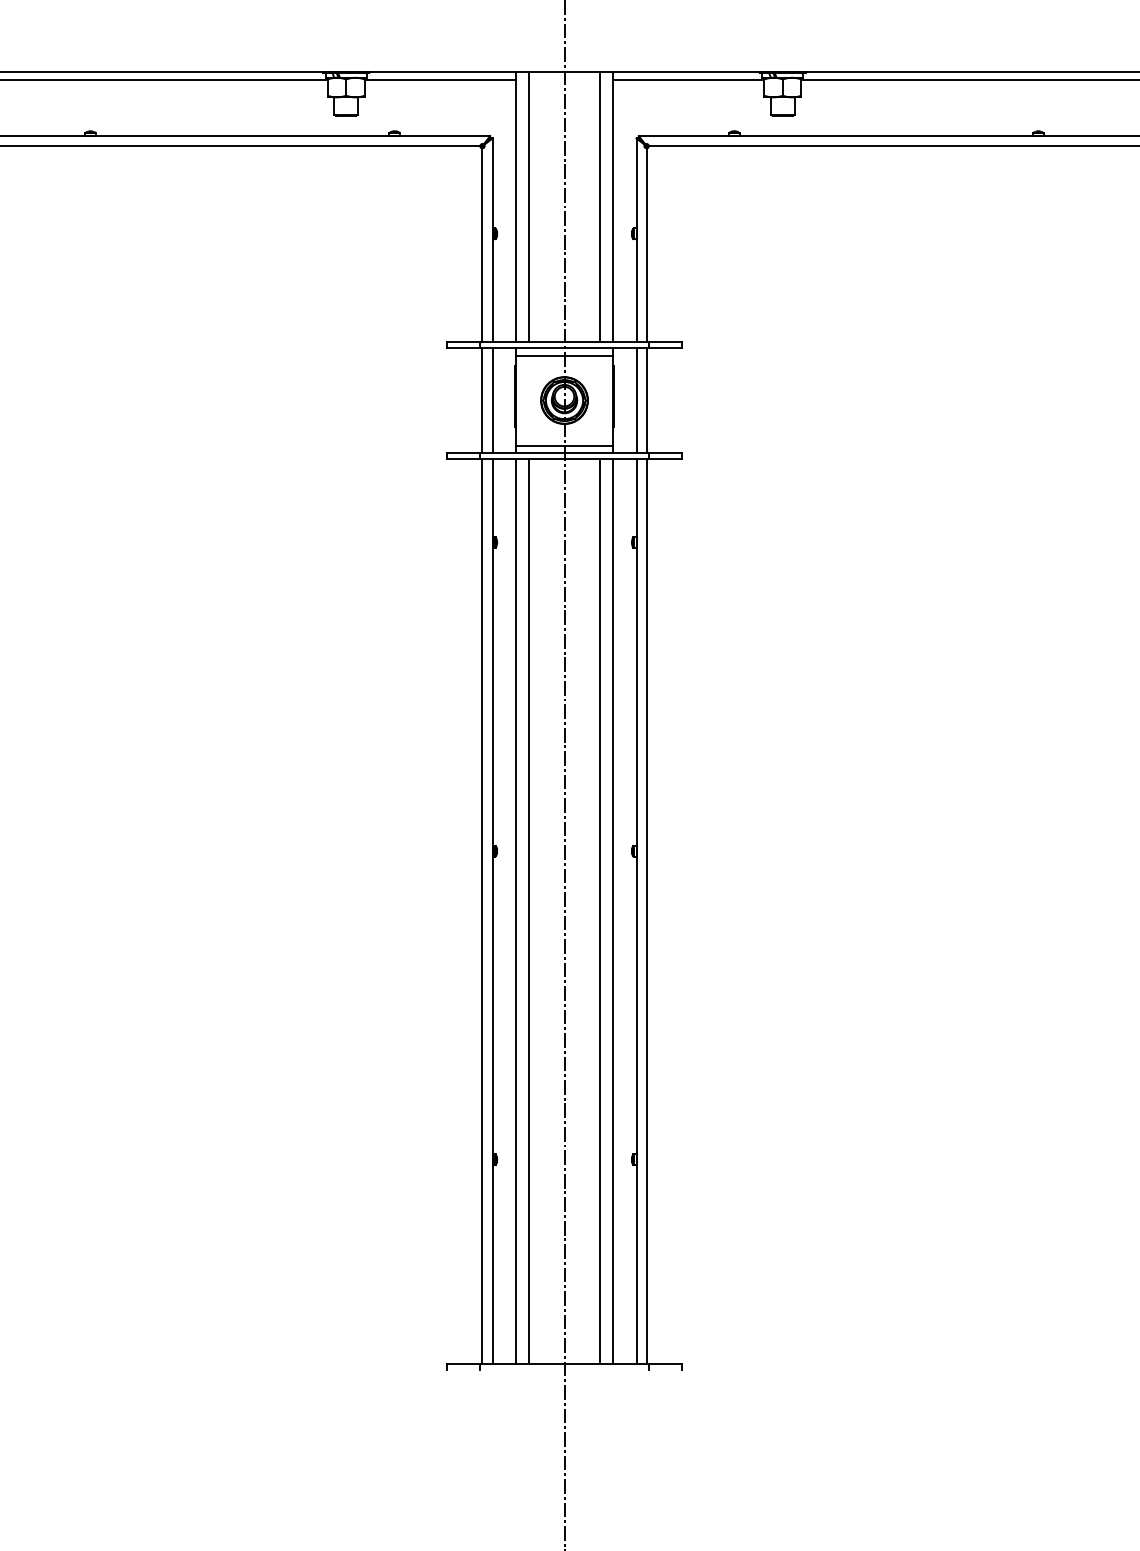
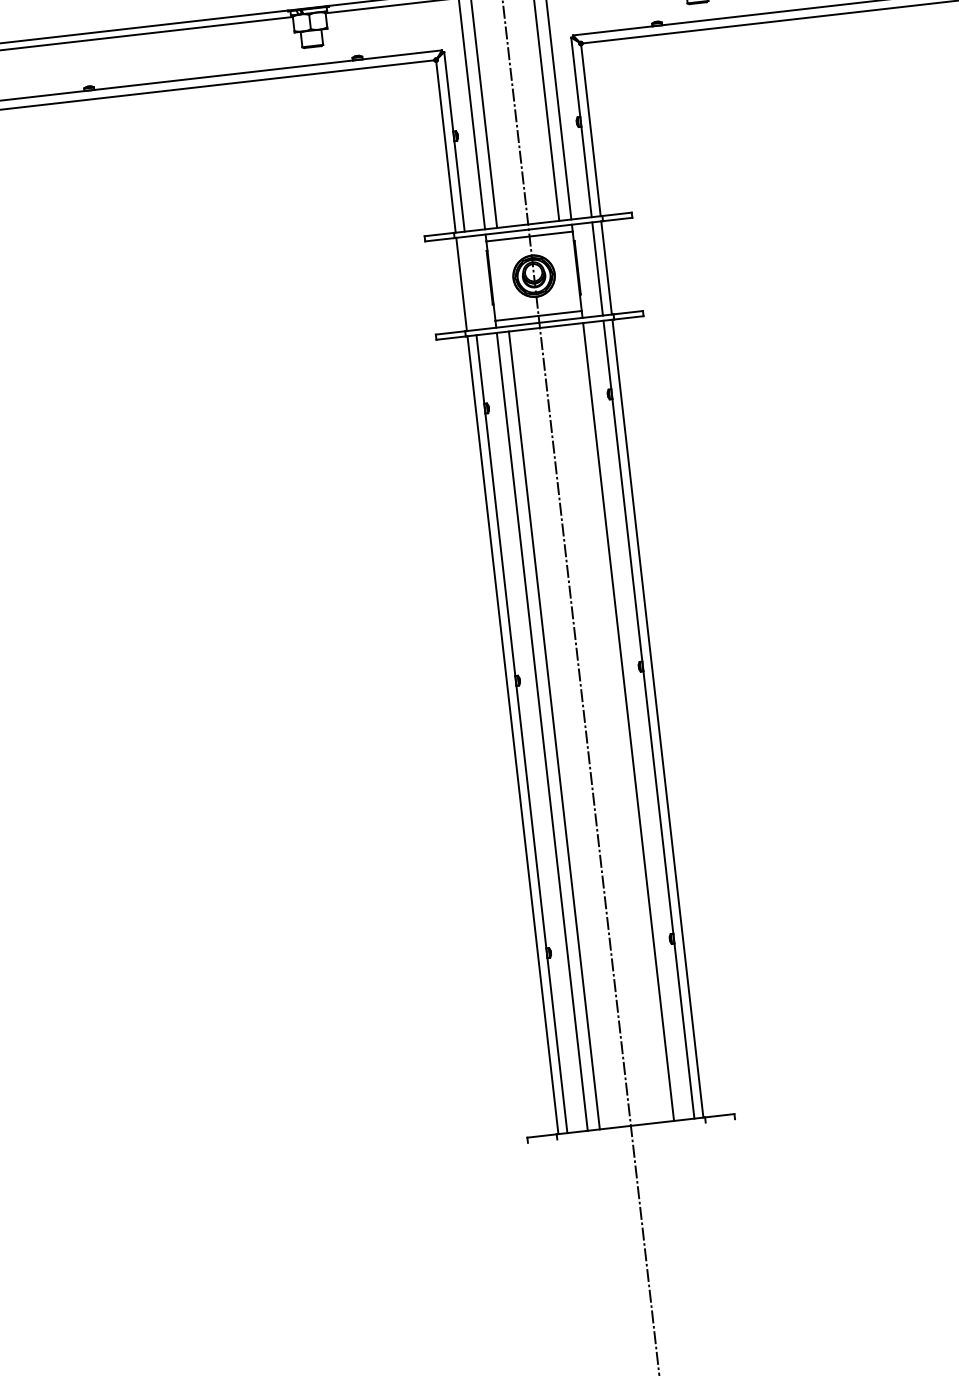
line: (492, 400) -> (470, 283), removed
line: (599, 911) -> (616, 723), removed

